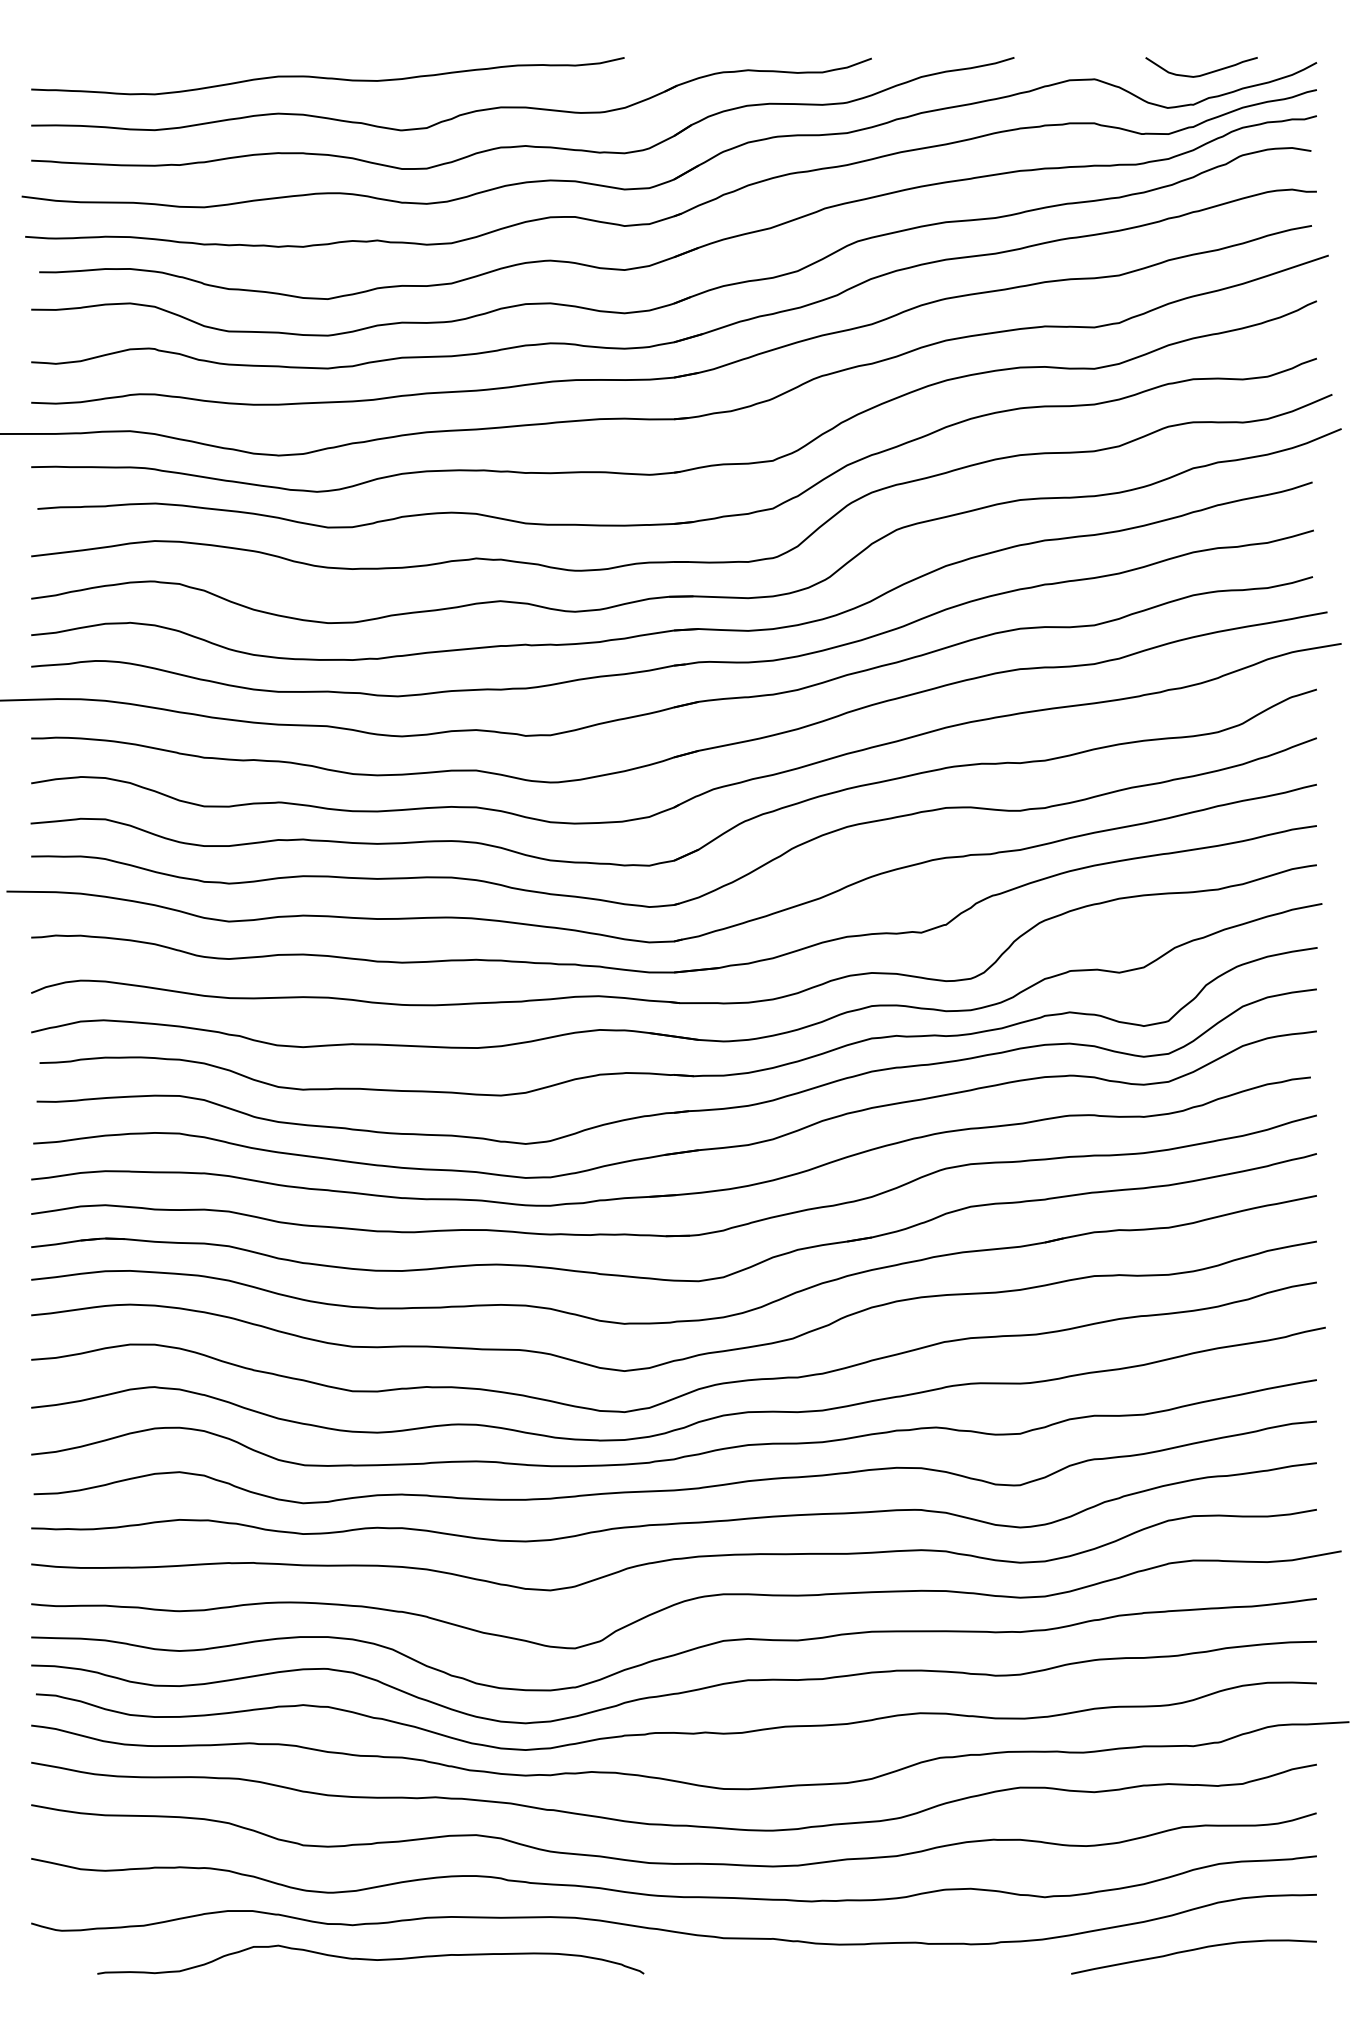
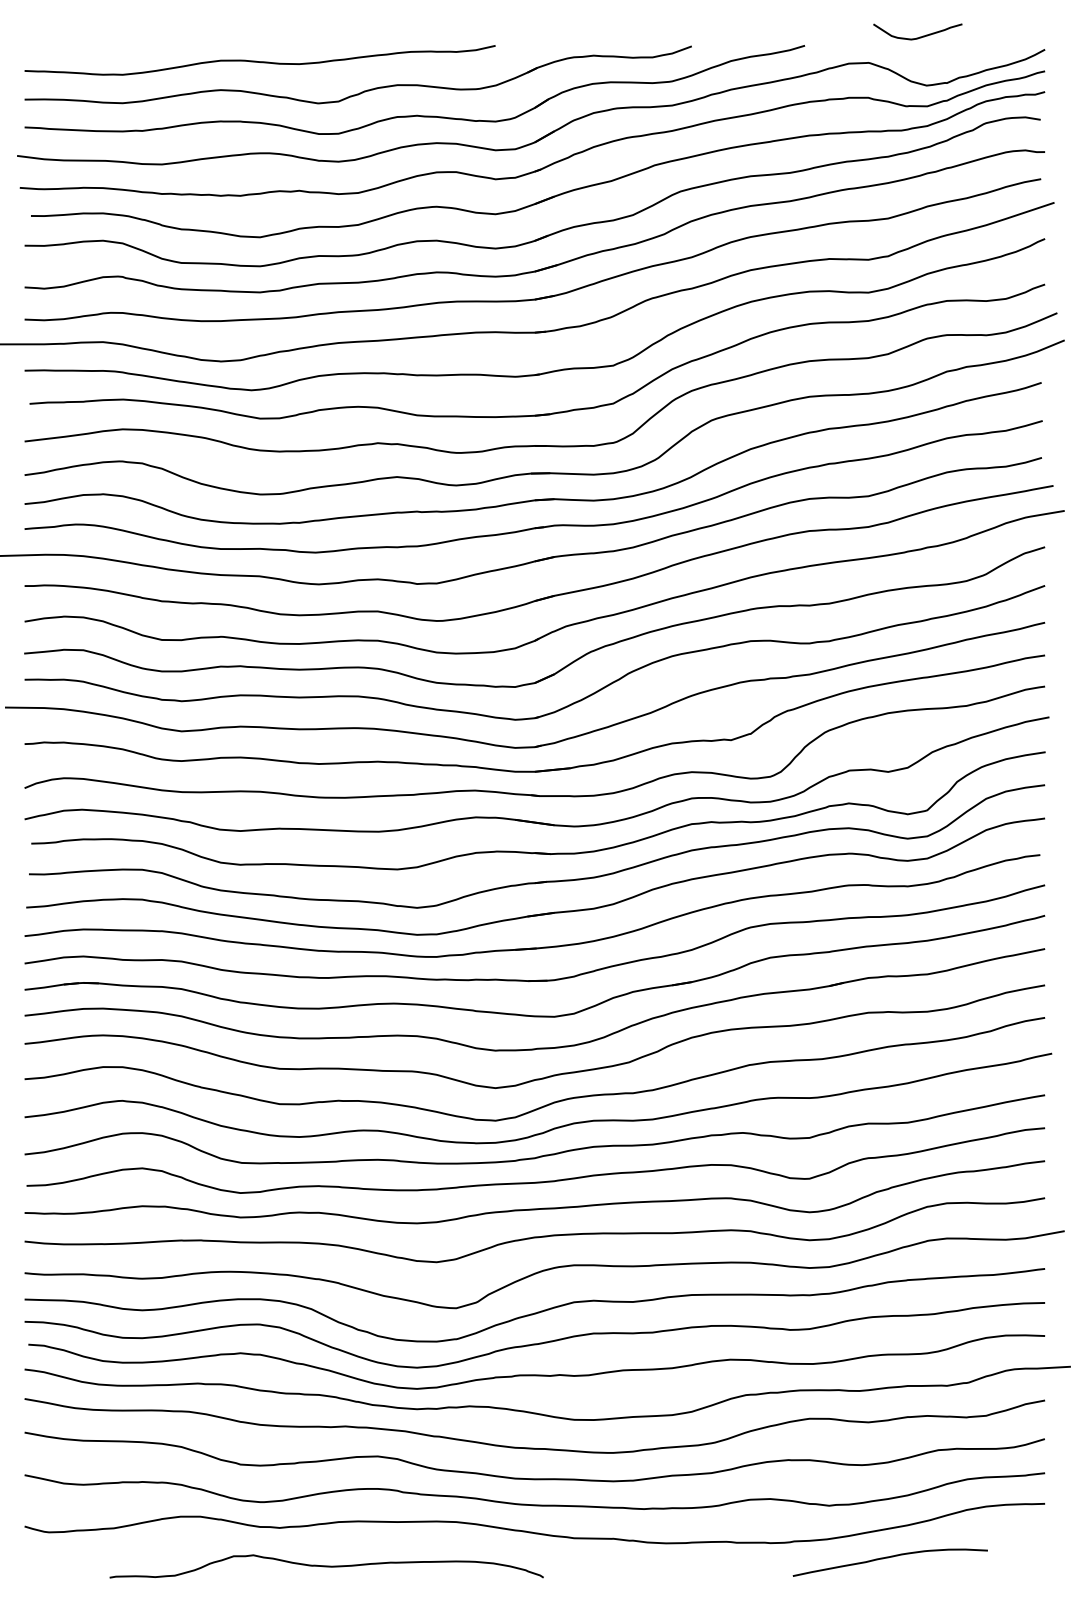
curve: (1203, 73) -> (919, 36), moved
curve: (1191, 1951) -> (888, 1558), moved
curve: (370, 1959) -> (326, 1566), moved

